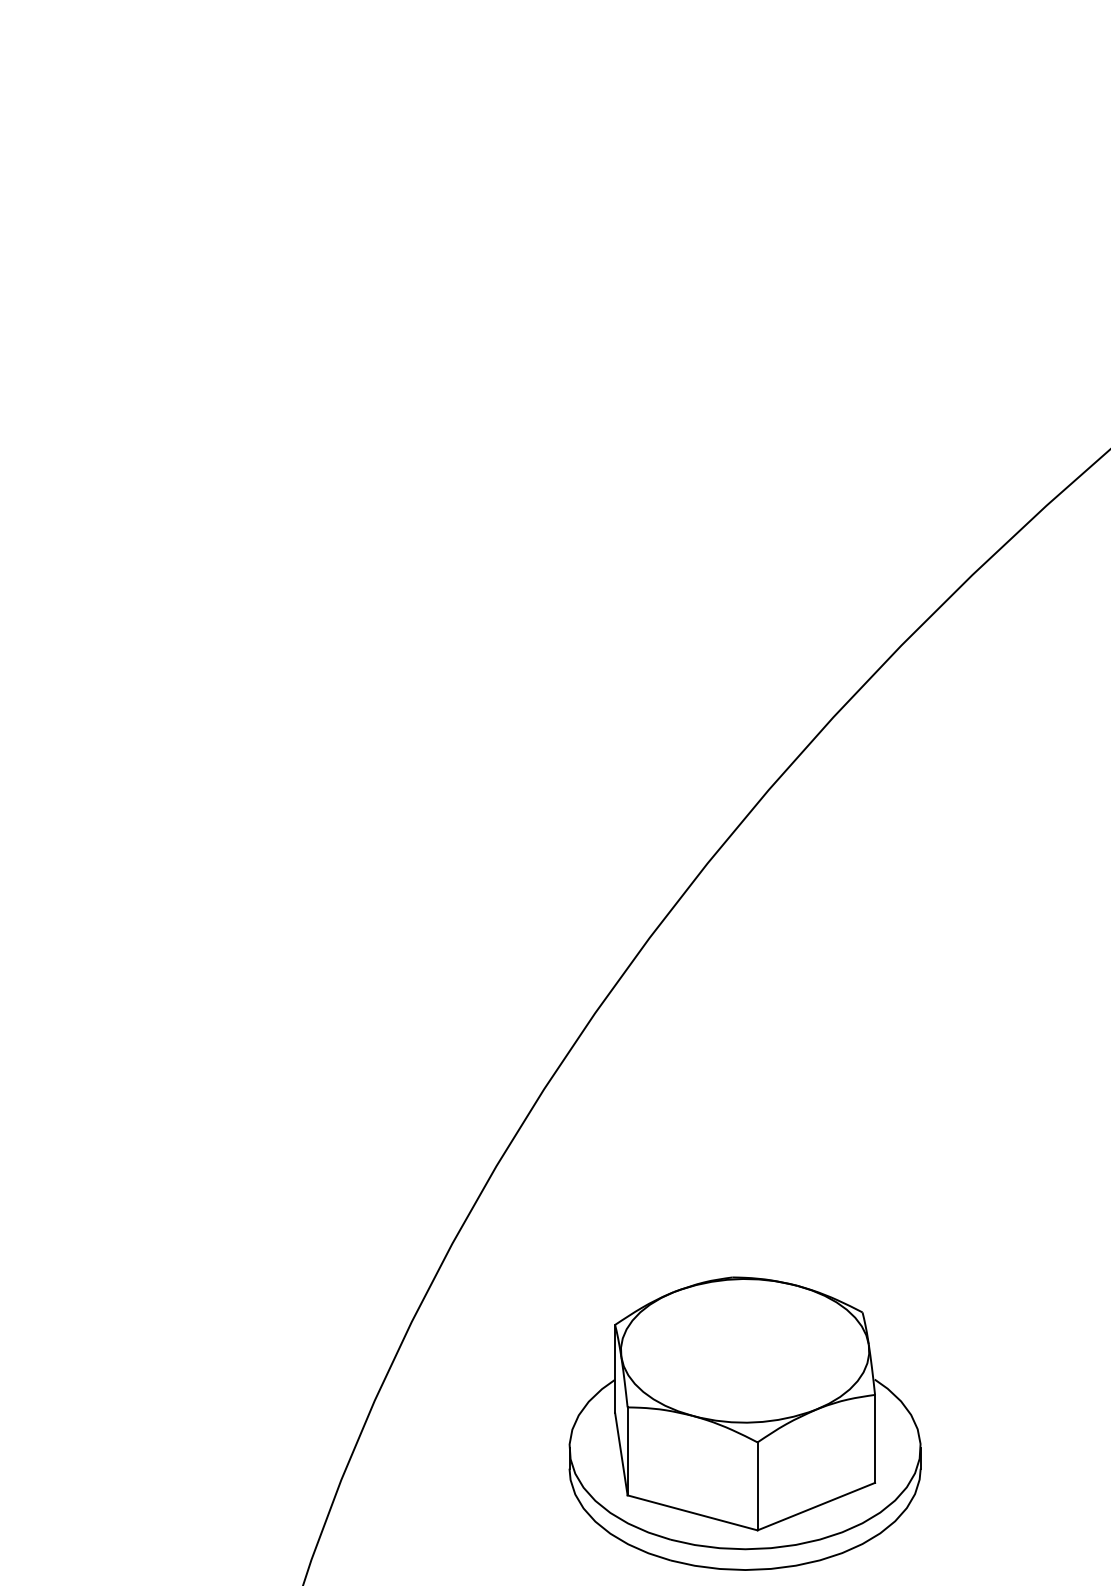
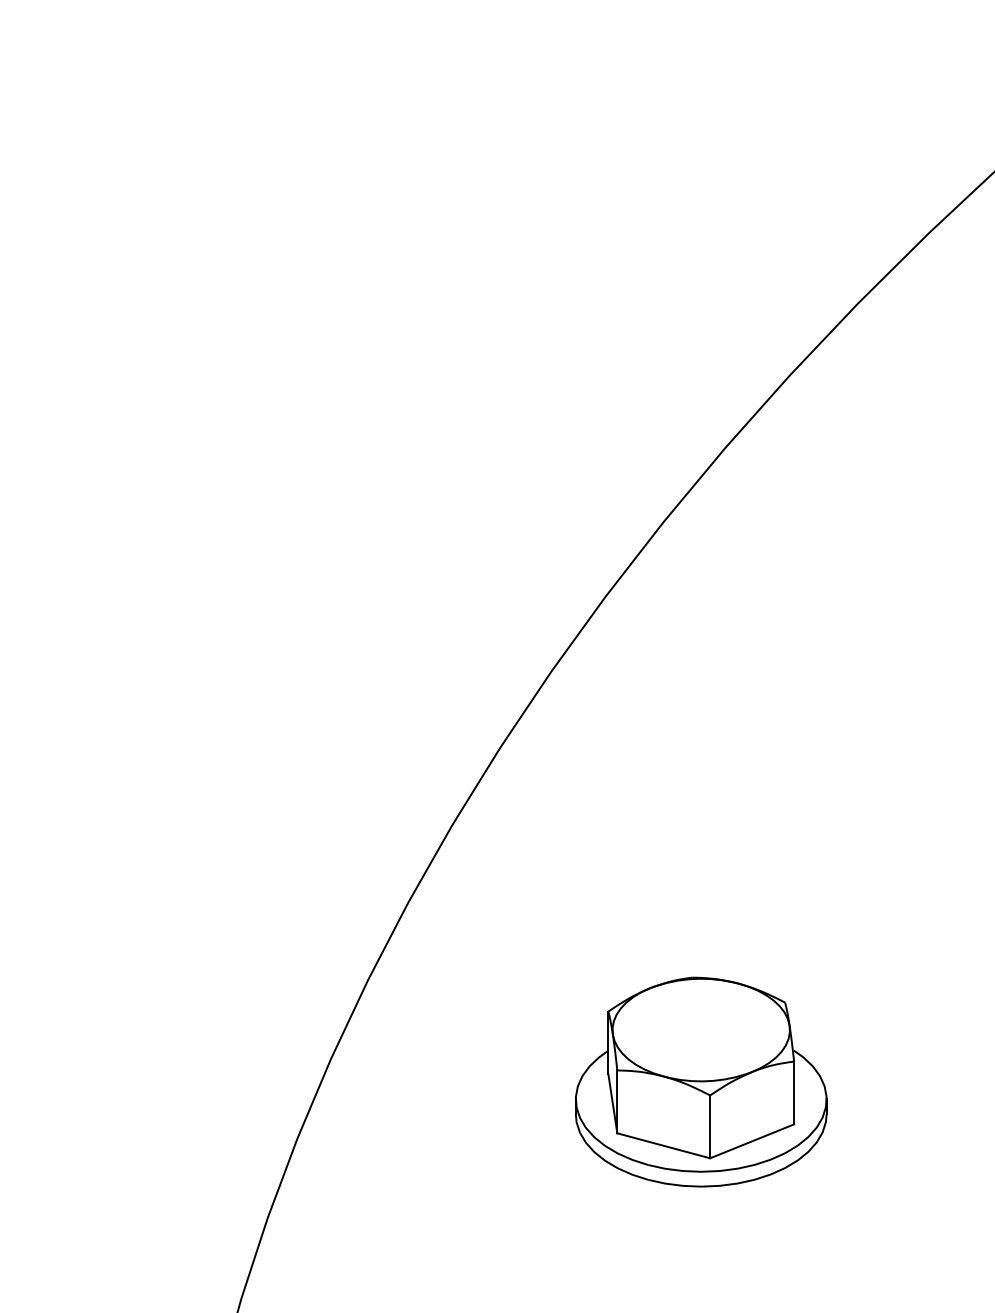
part: (744, 1423) -> (700, 1081), size x0.71

